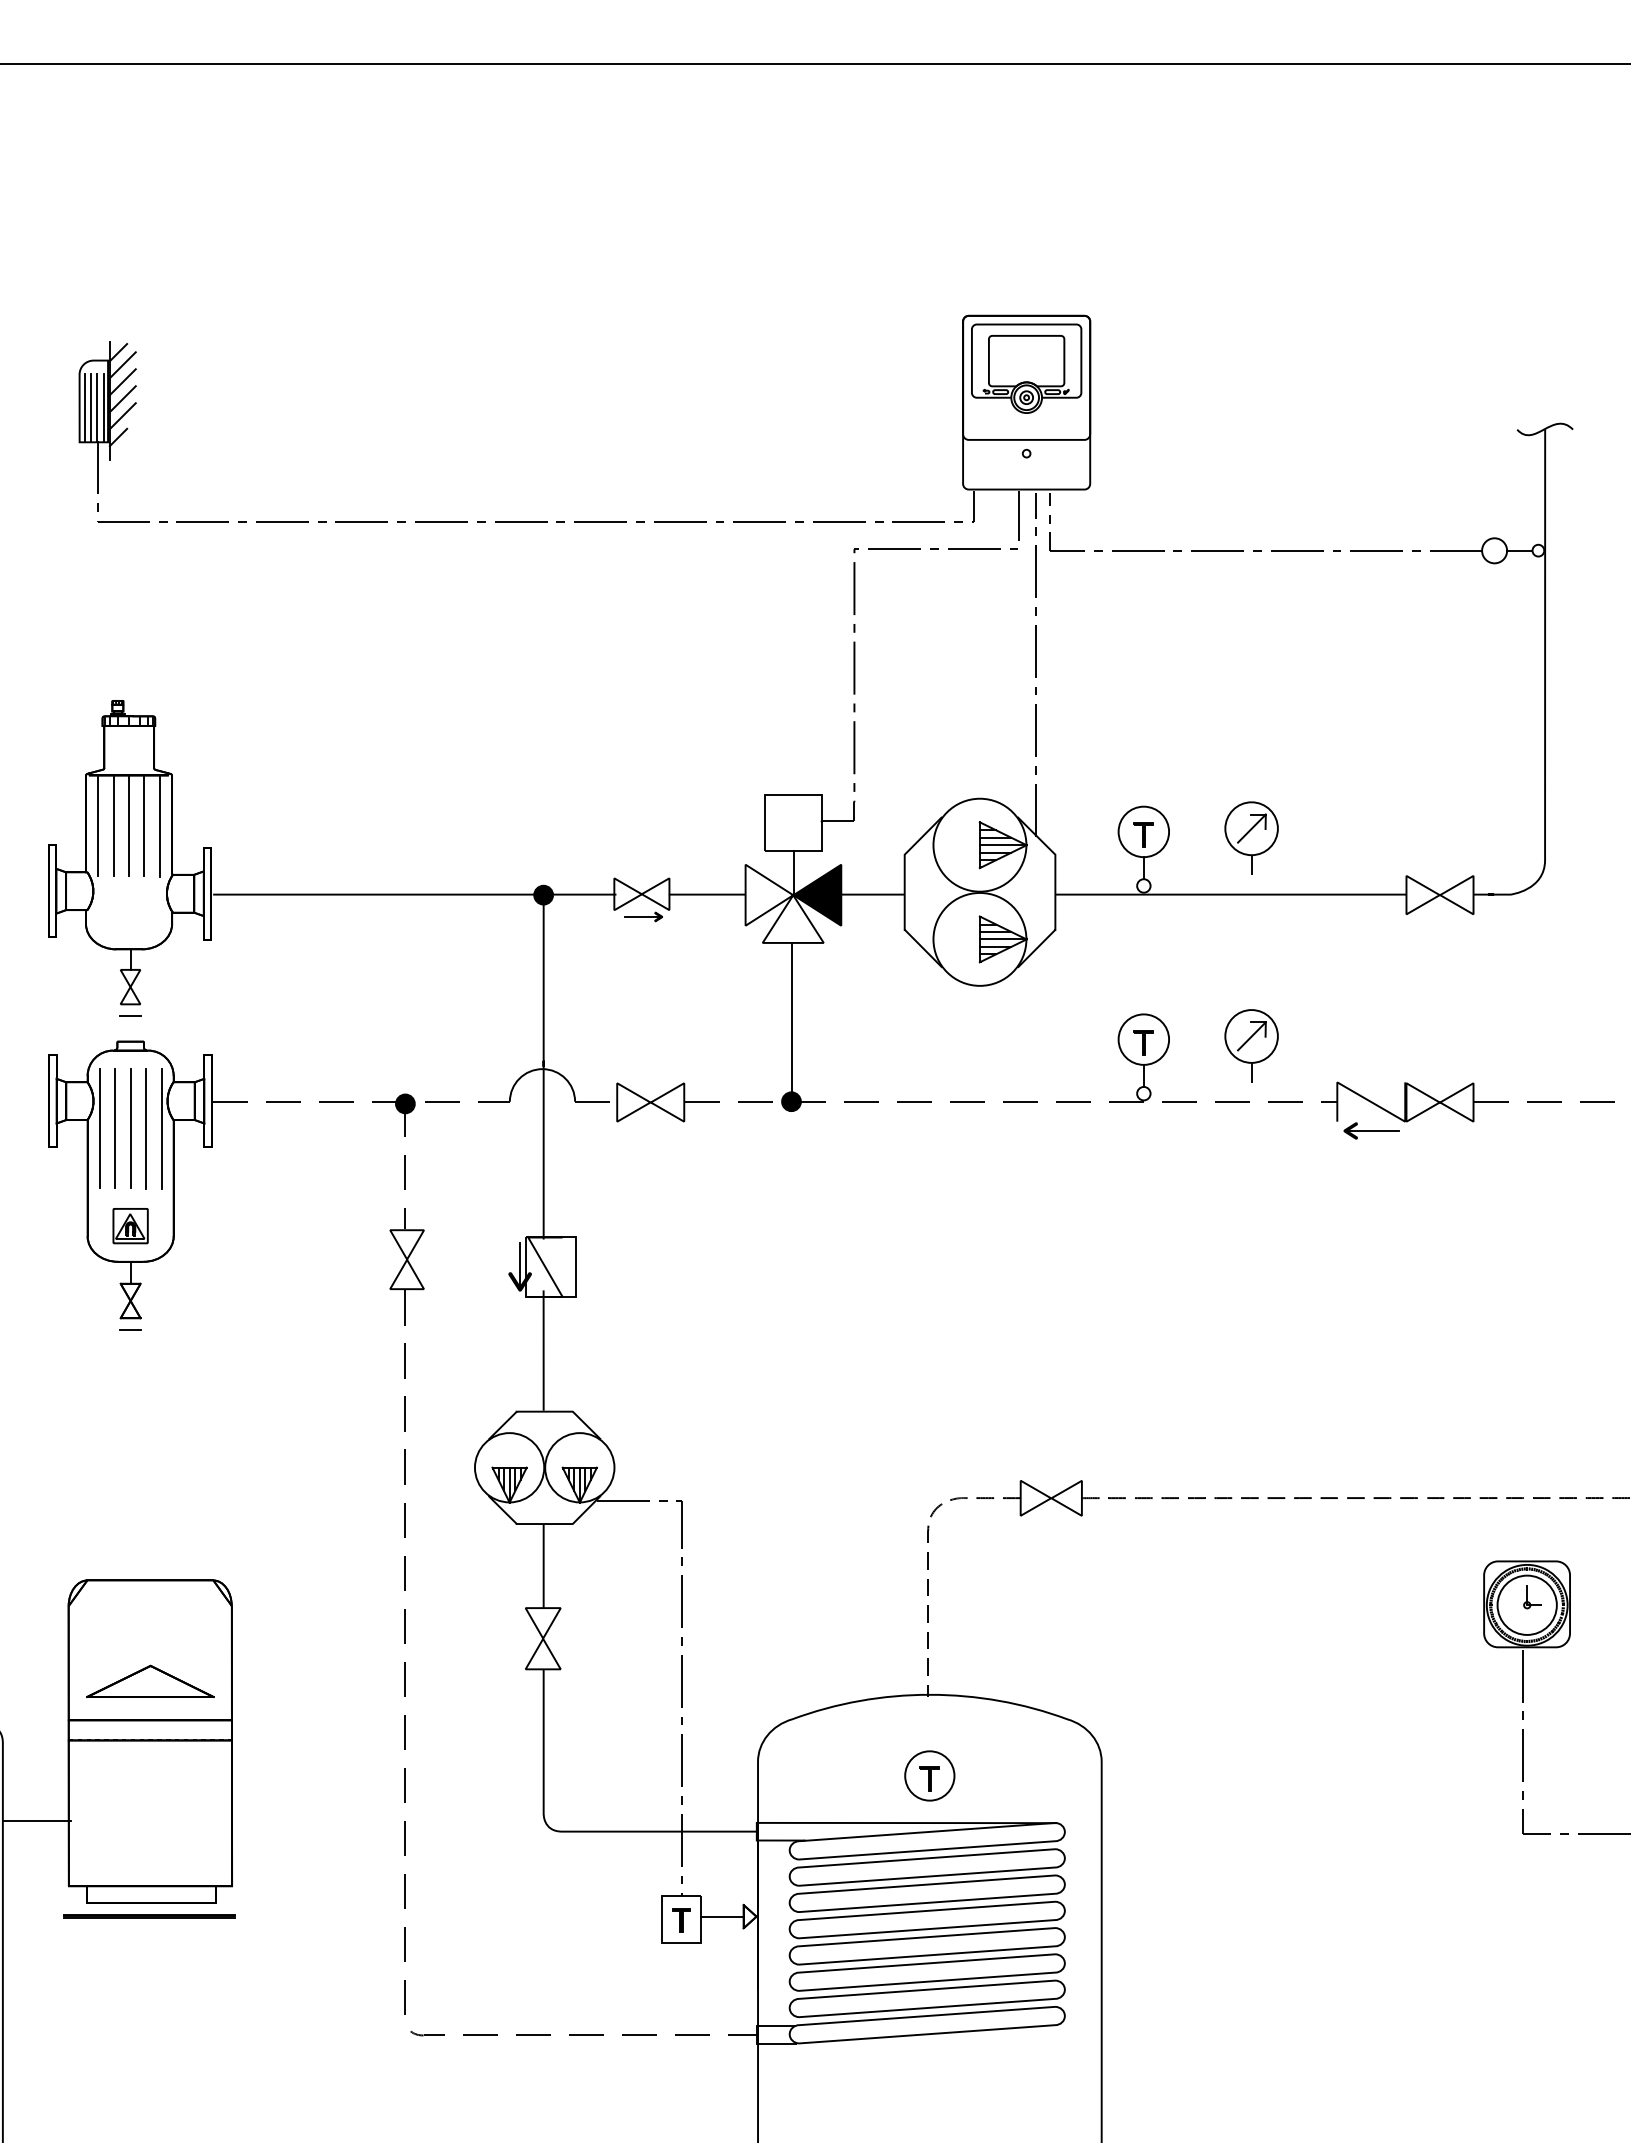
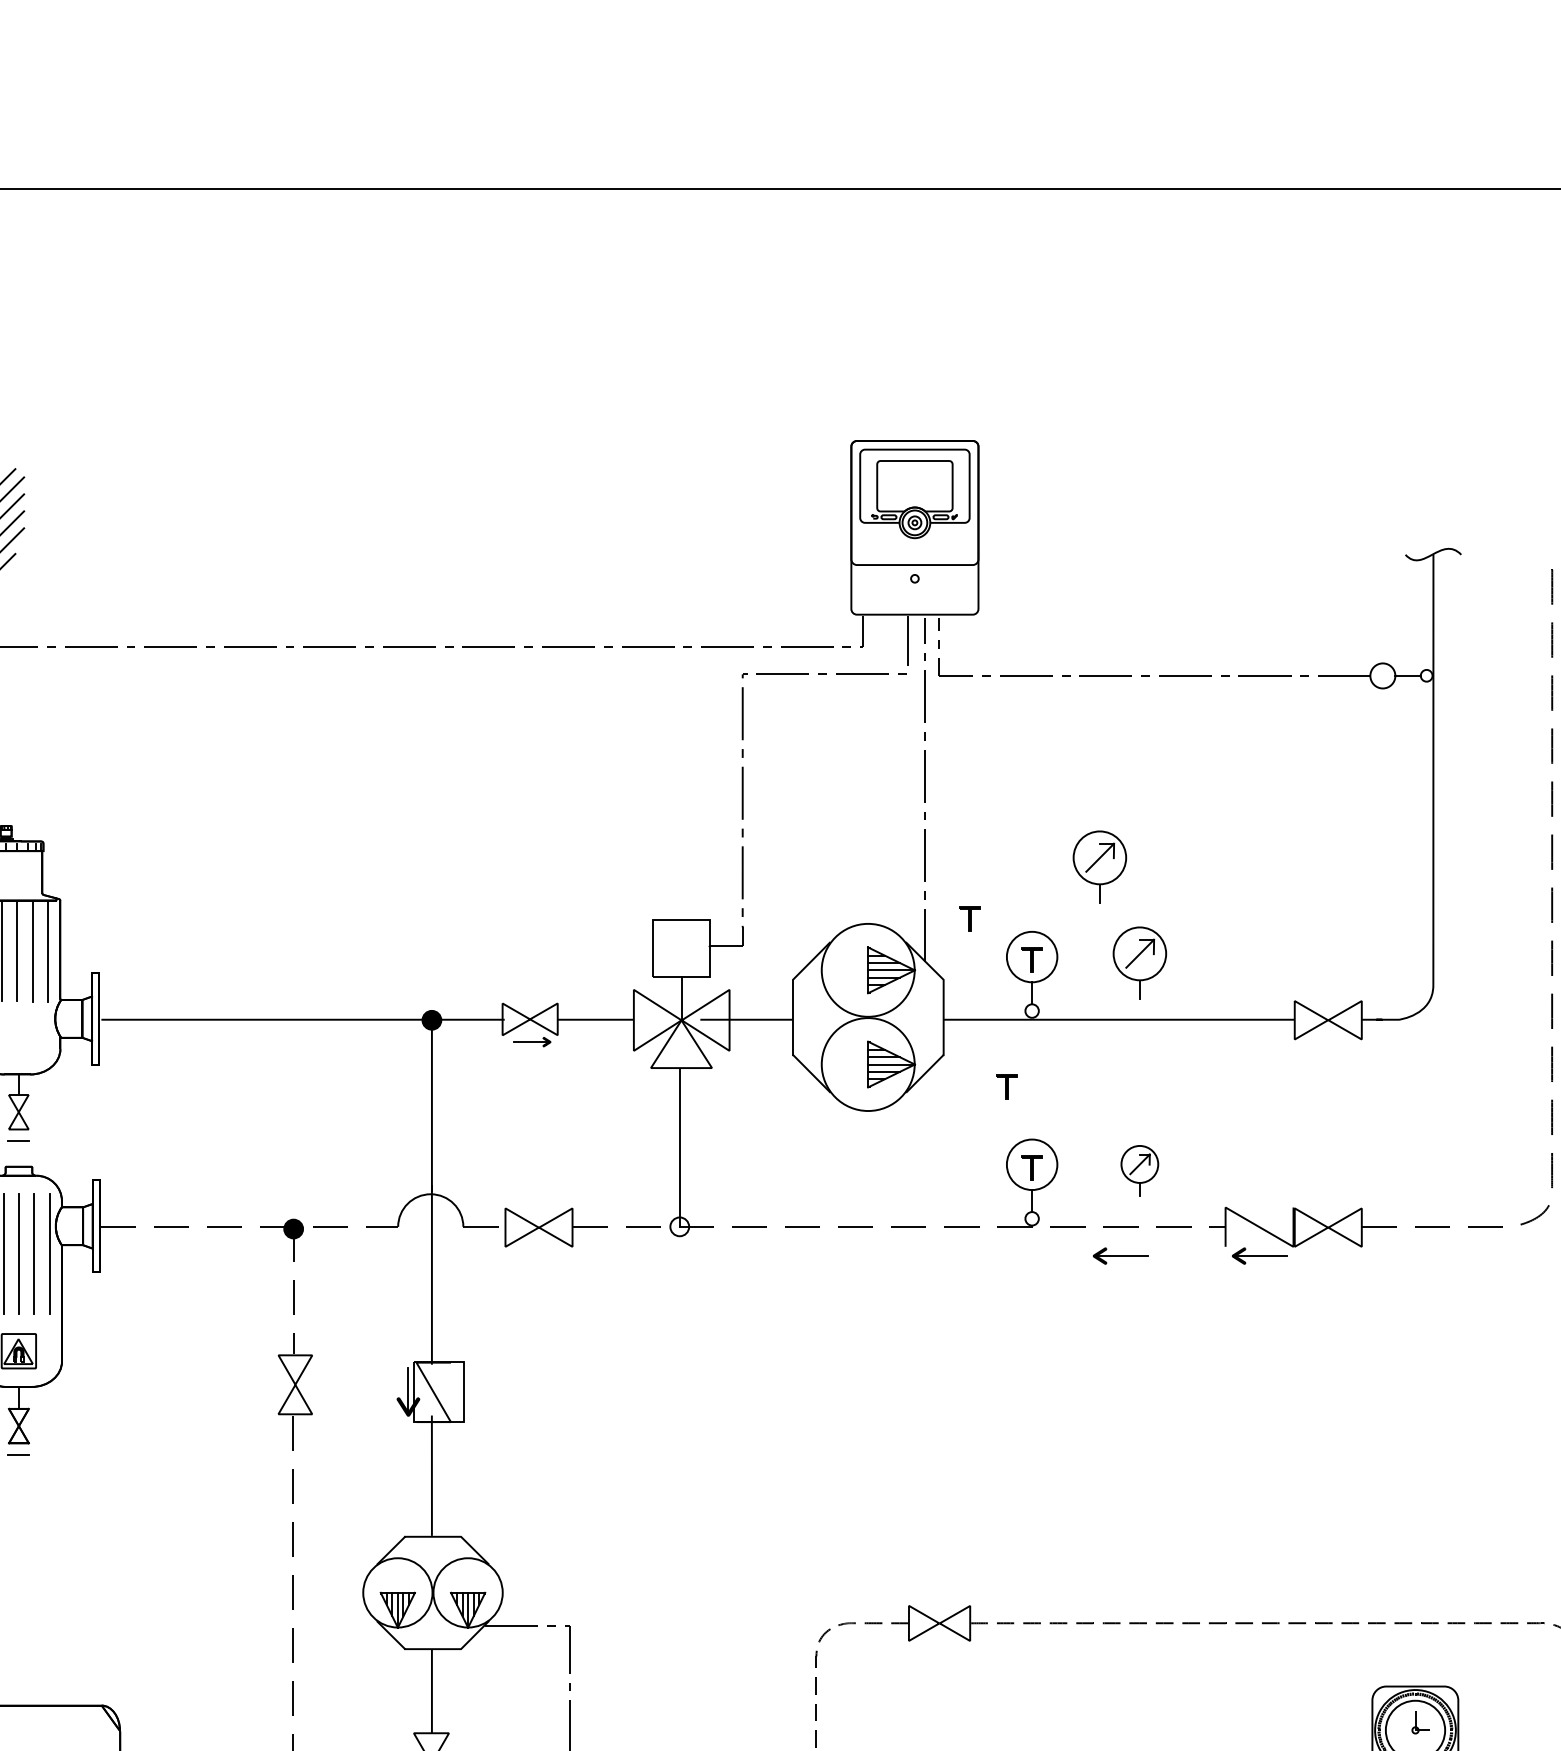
part: (1211, 741) -> (1099, 866), added
part: (1081, 793) -> (969, 918), added
fill: (817, 894) -> (705, 1019), removed
part: (1118, 961) -> (1006, 1086), added
part: (1251, 1045) -> (1139, 1170), size x0.7
fill: (791, 1101) -> (679, 1226), removed
part: (1232, 1130) -> (1120, 1255), added

